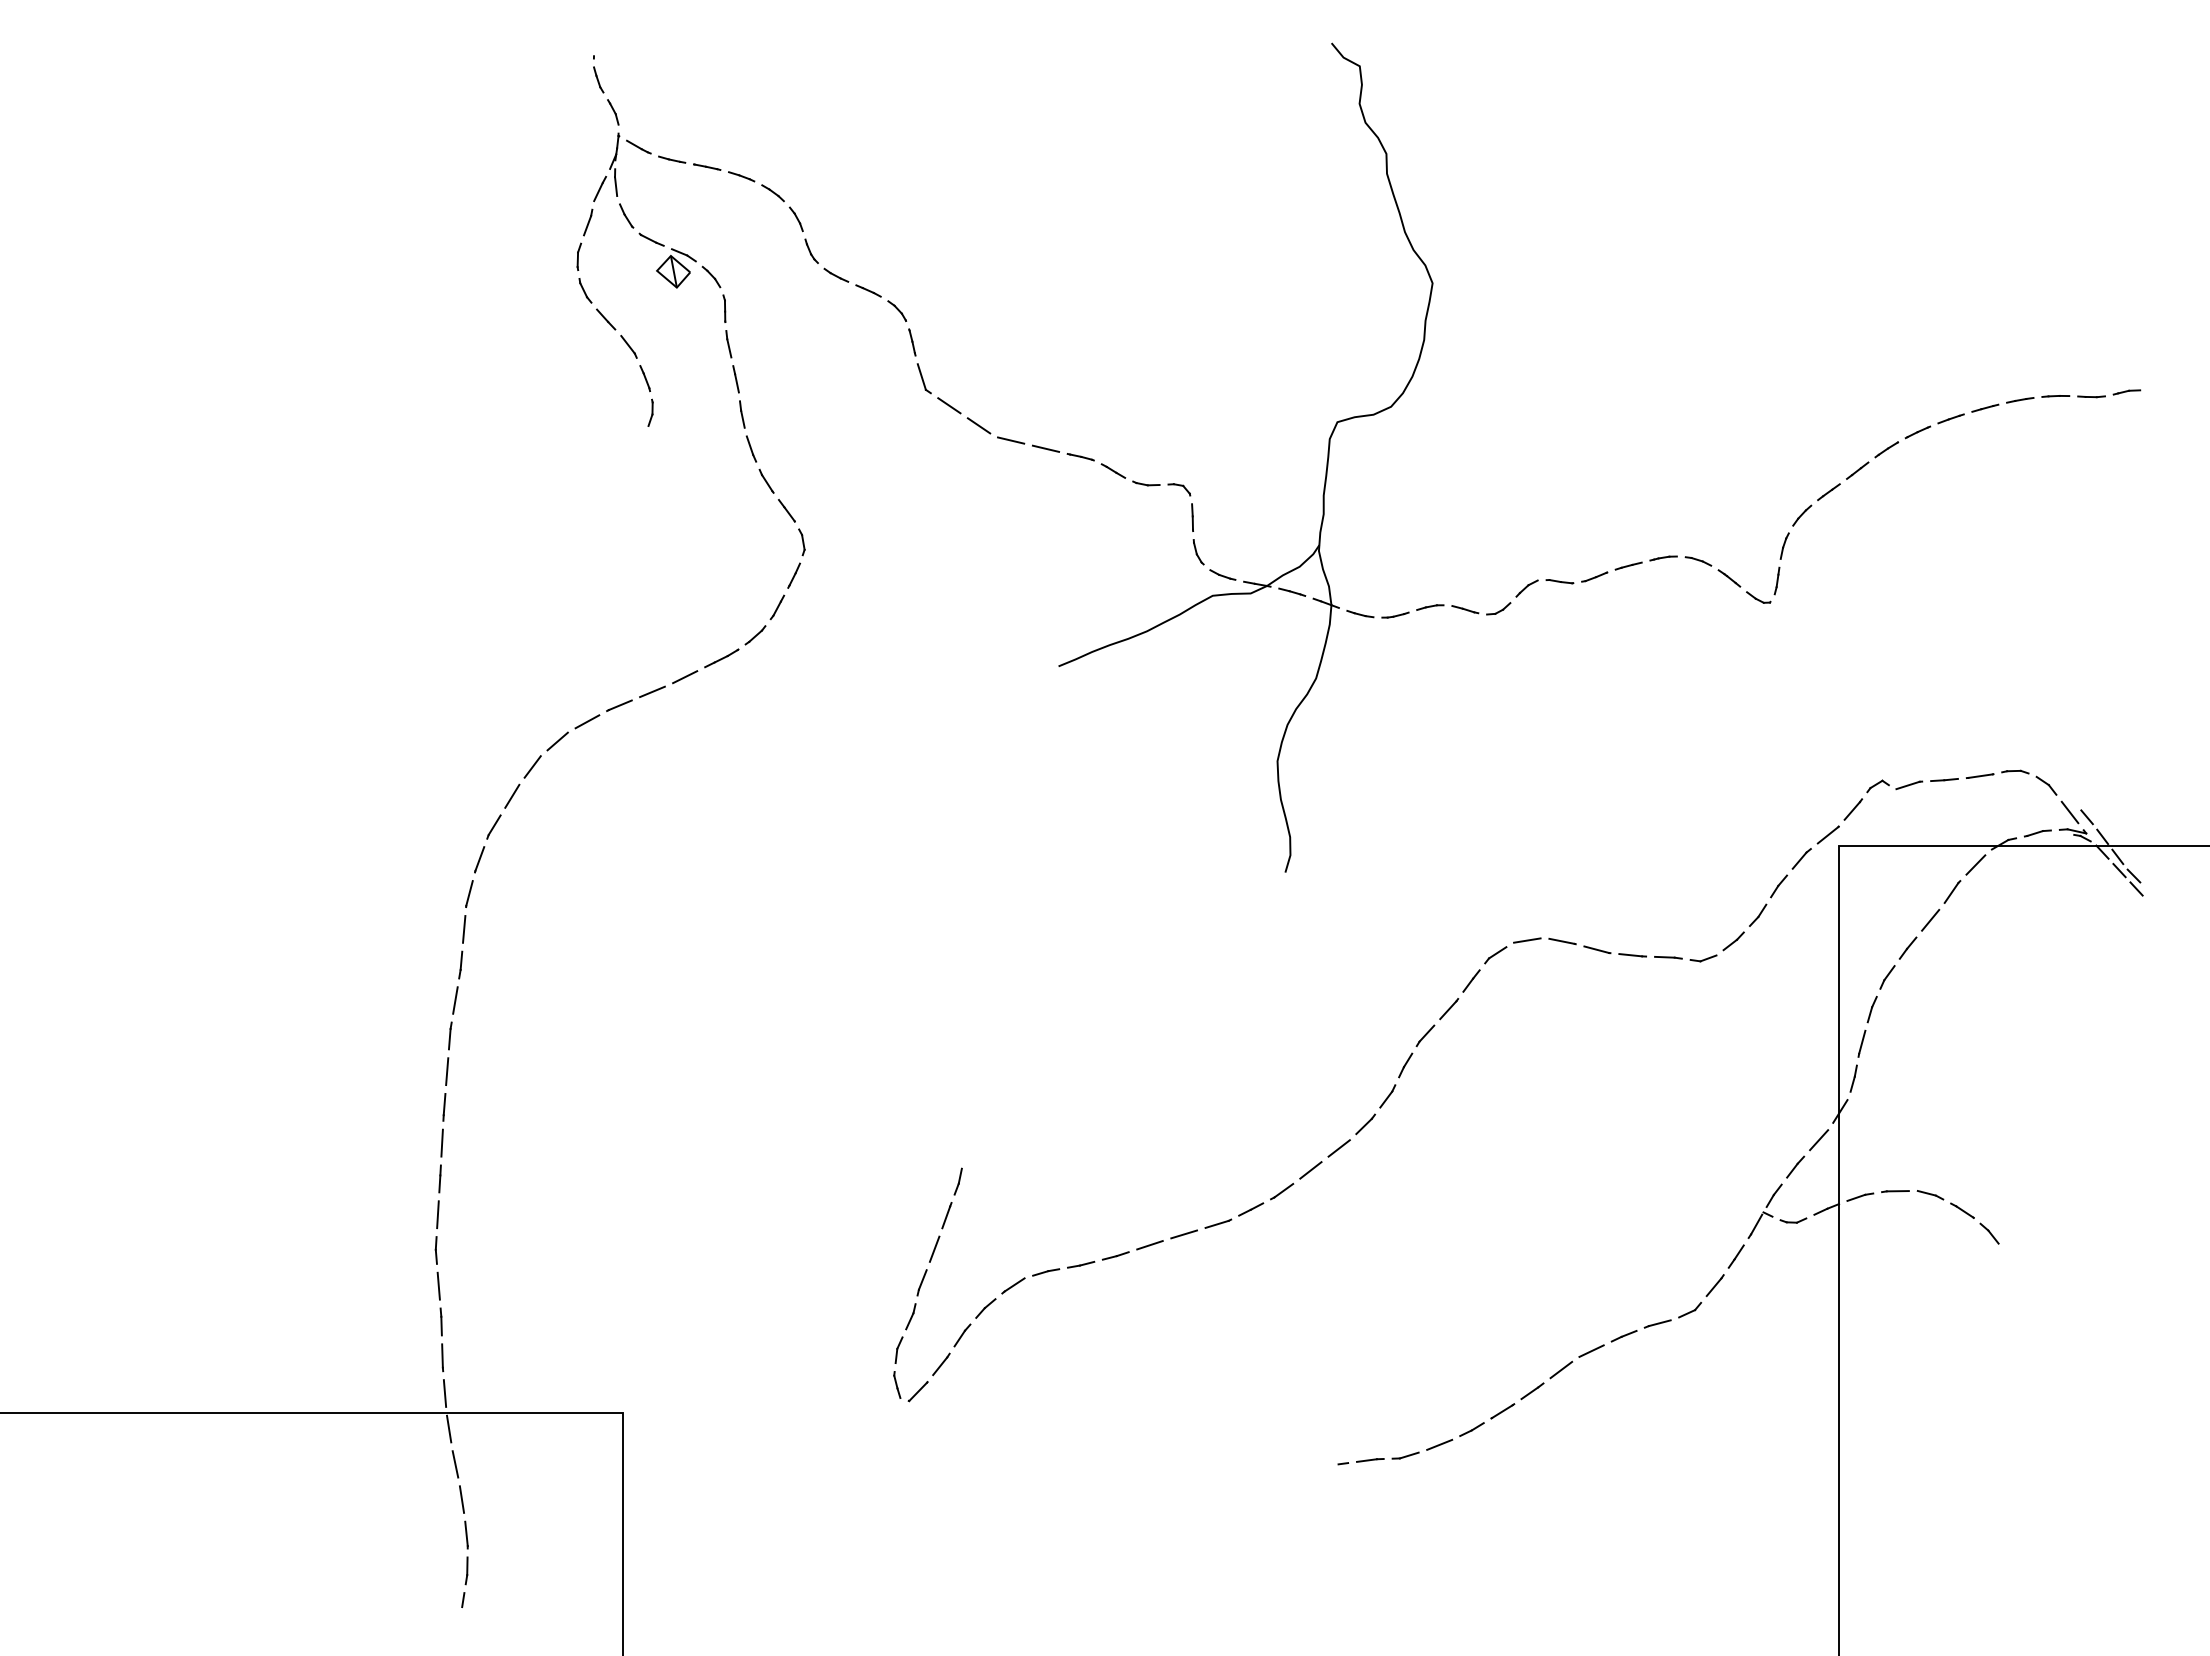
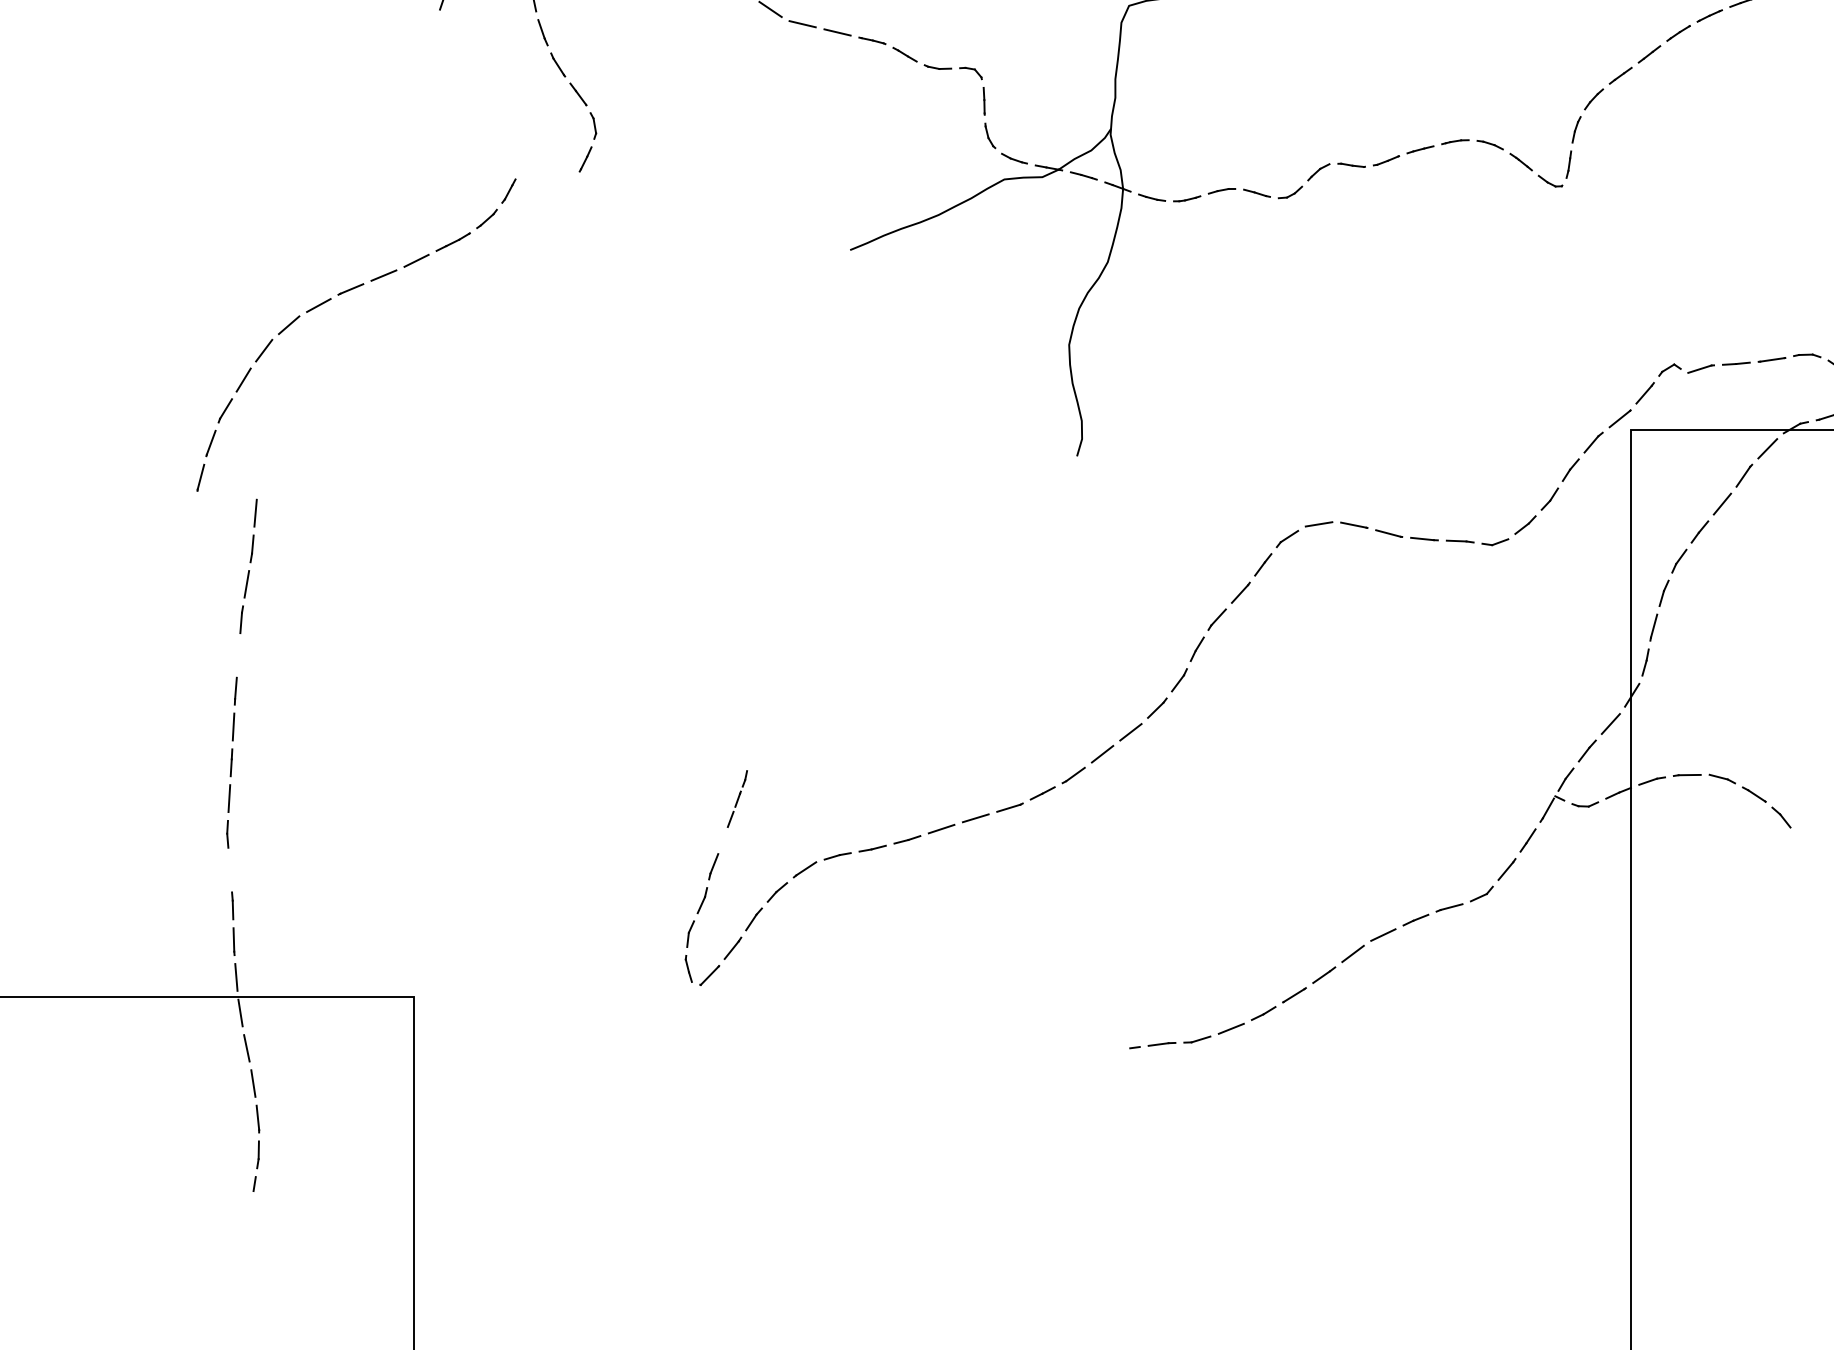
part: (608, 711) -> (339, 295), moved
line: (447, 1071) -> (238, 655), removed
part: (945, 1214) -> (737, 798), size x0.6
line: (438, 1285) -> (229, 869), removed

